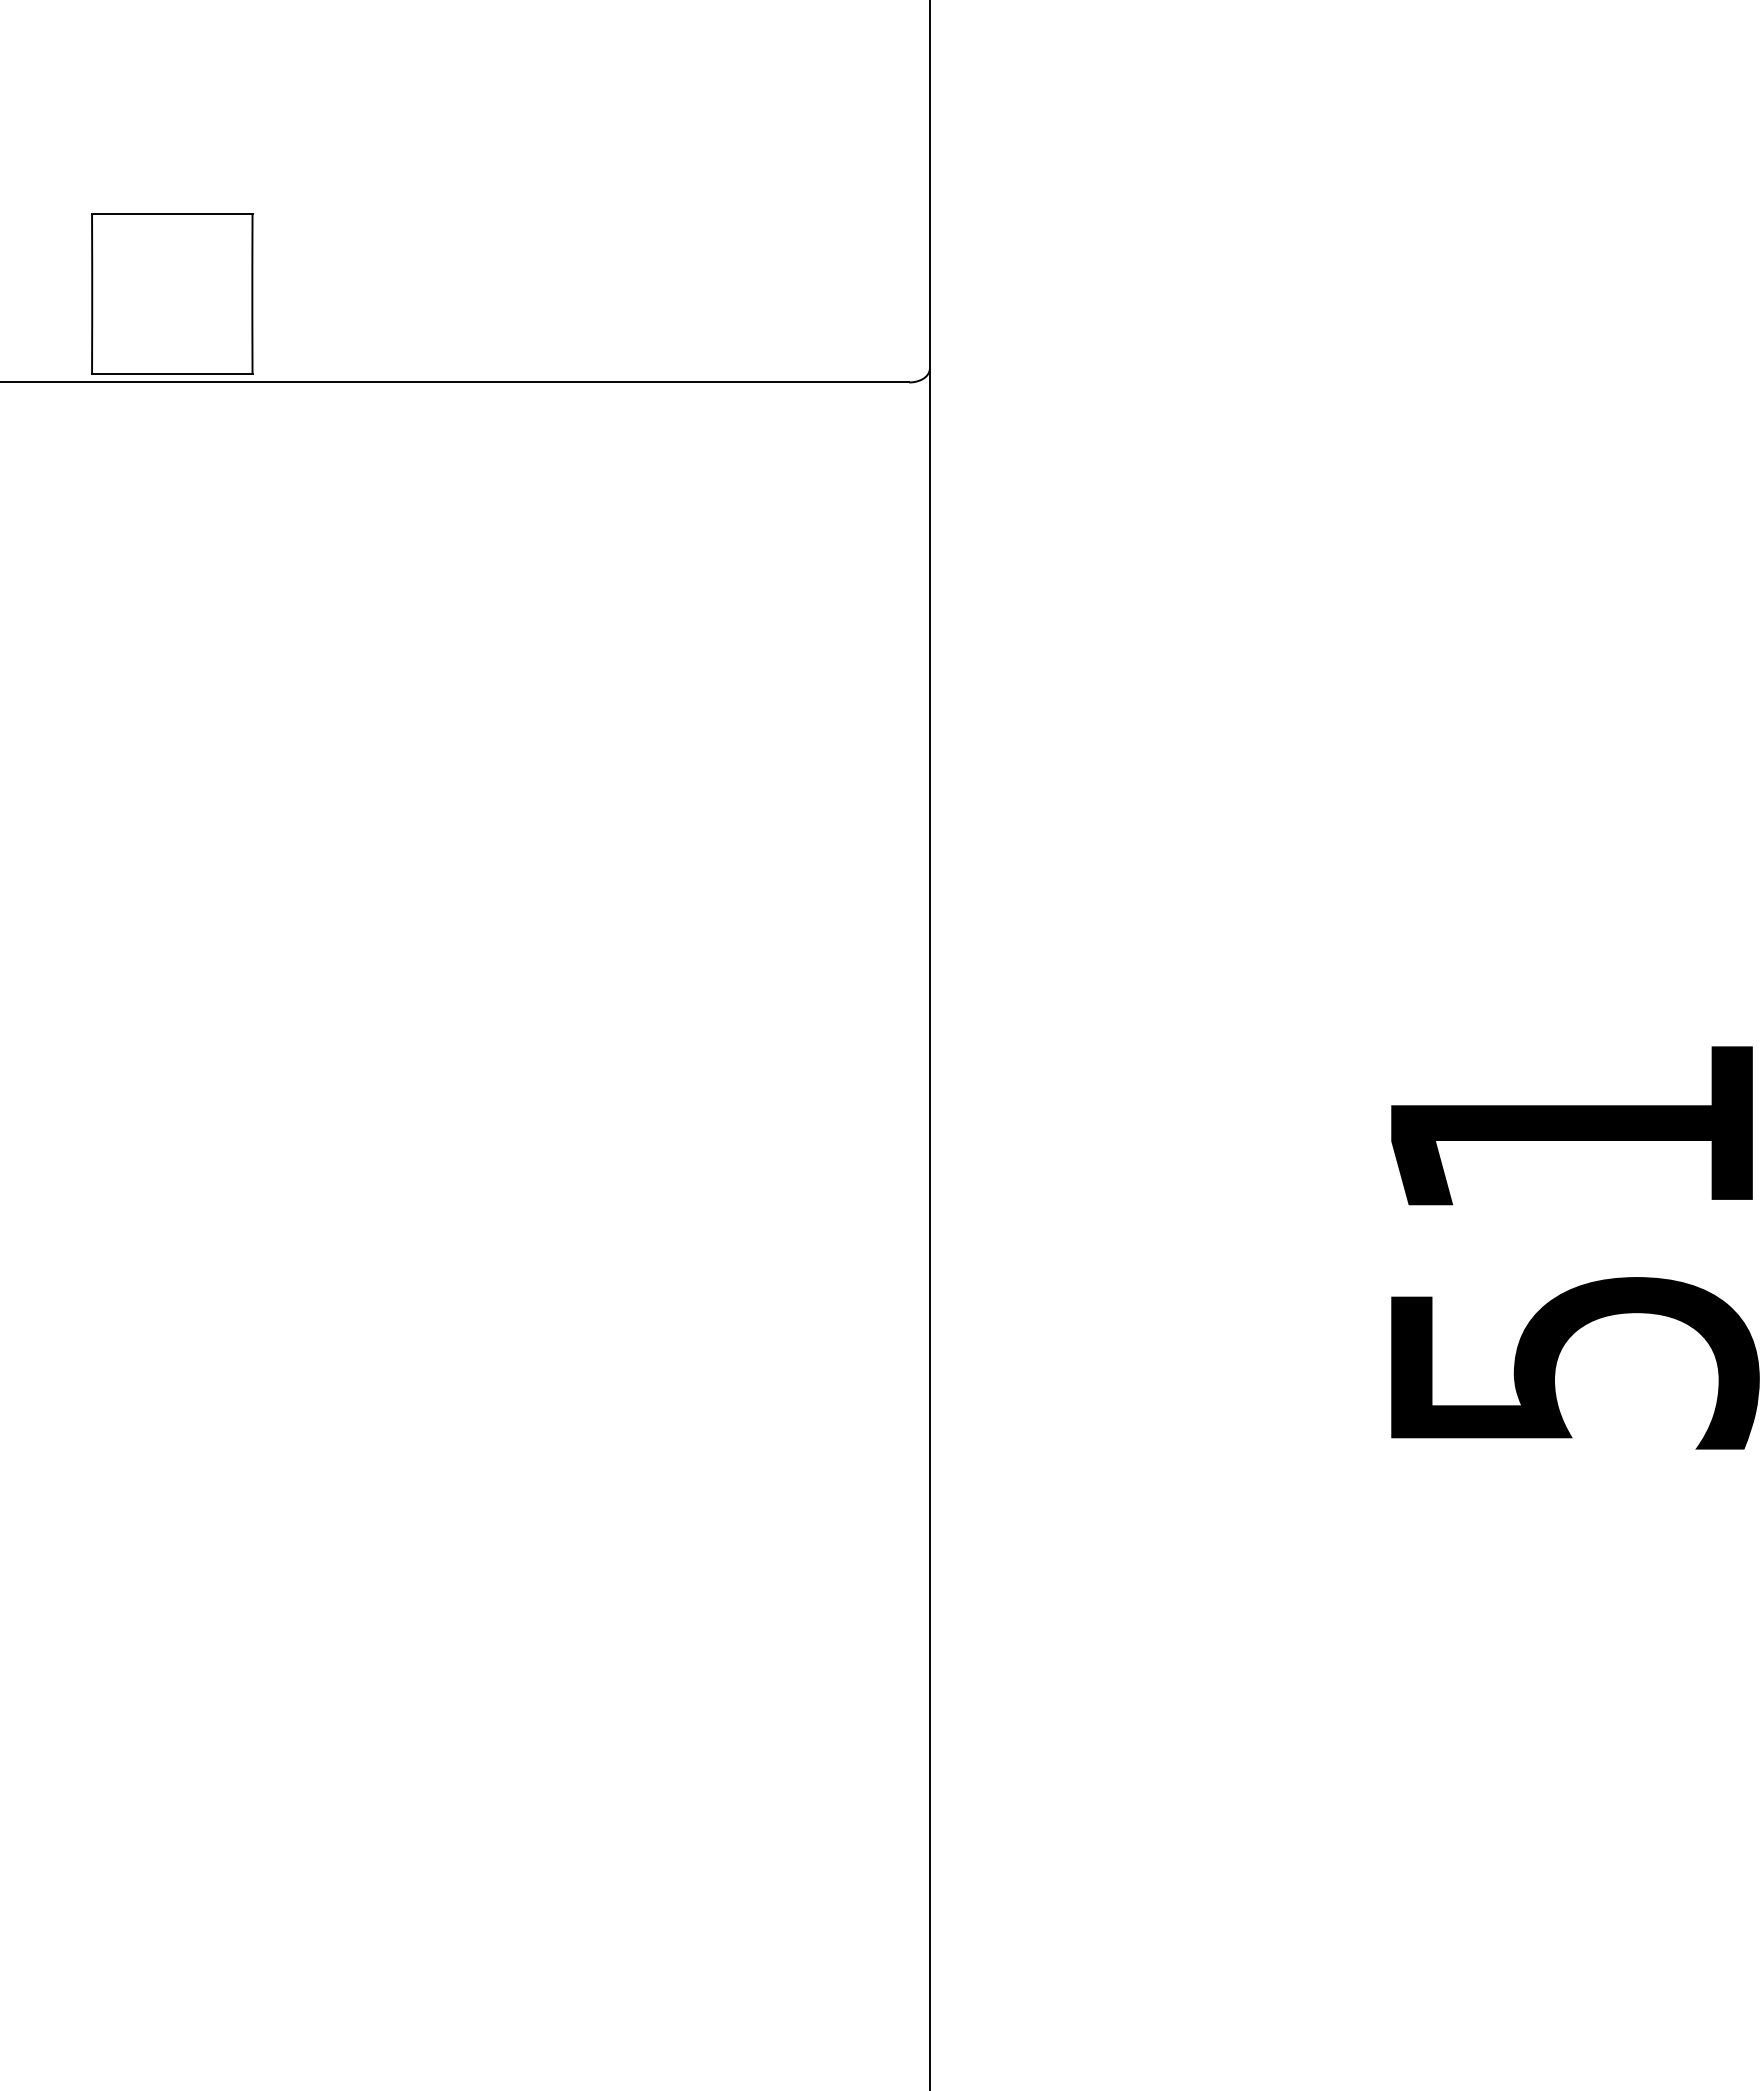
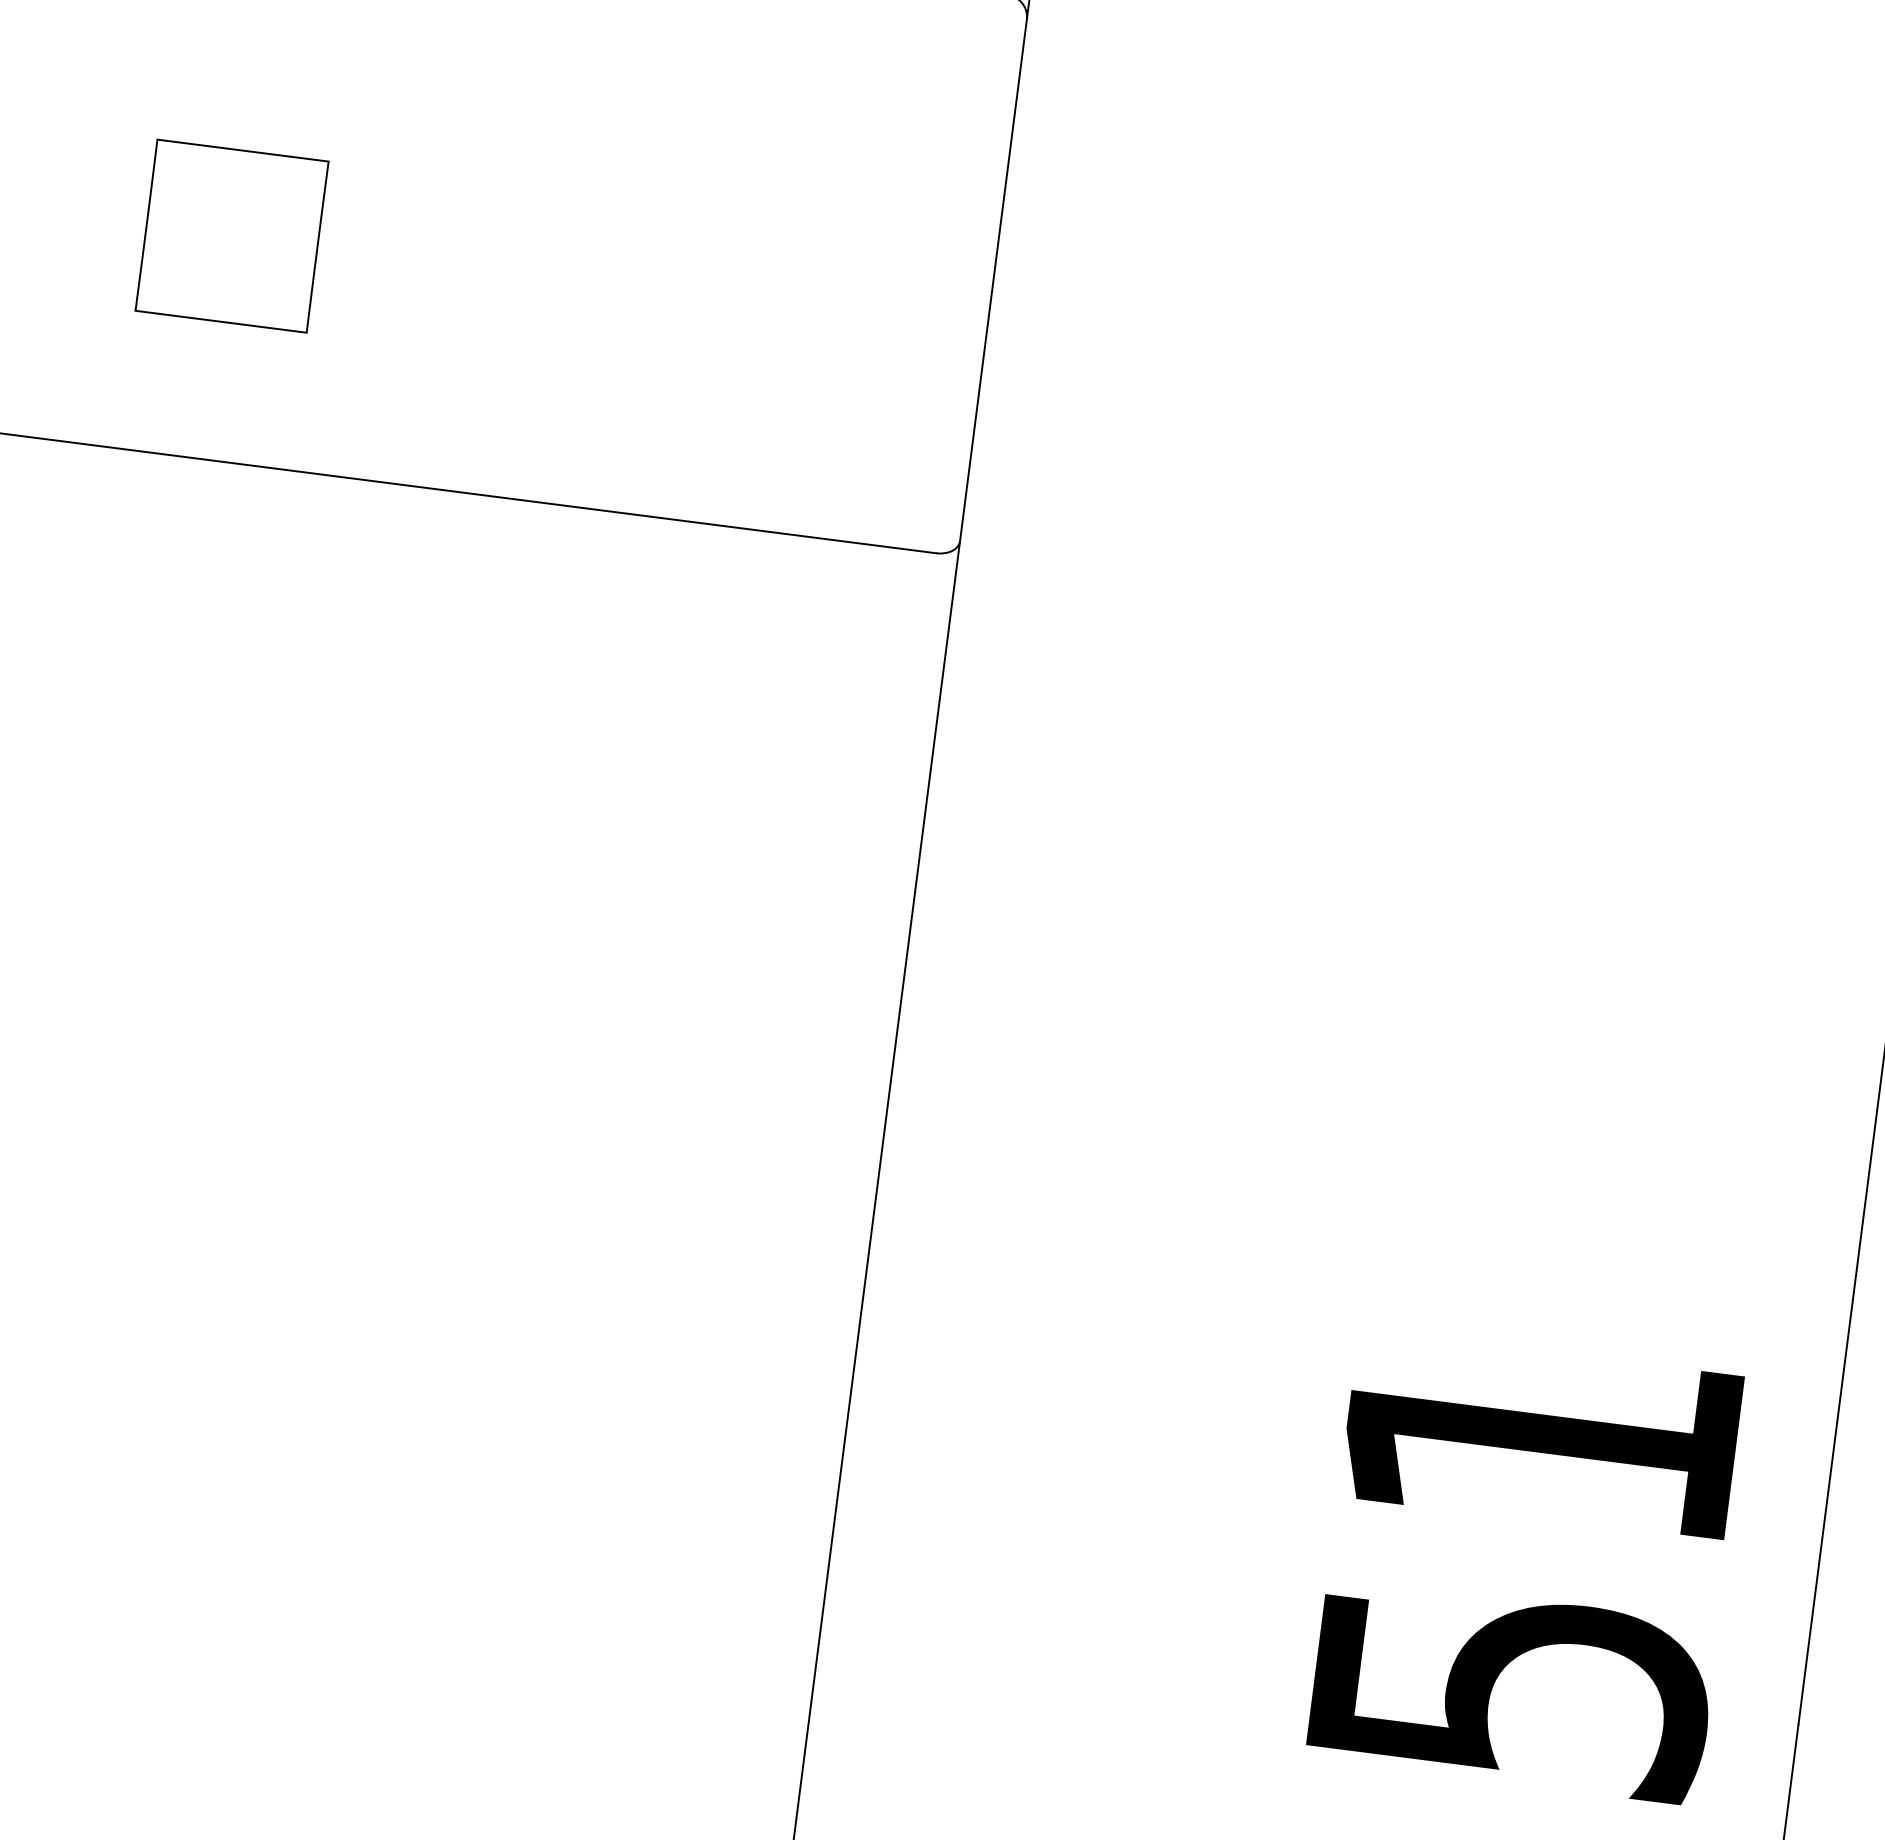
part: (172, 293) -> (232, 235), moved

